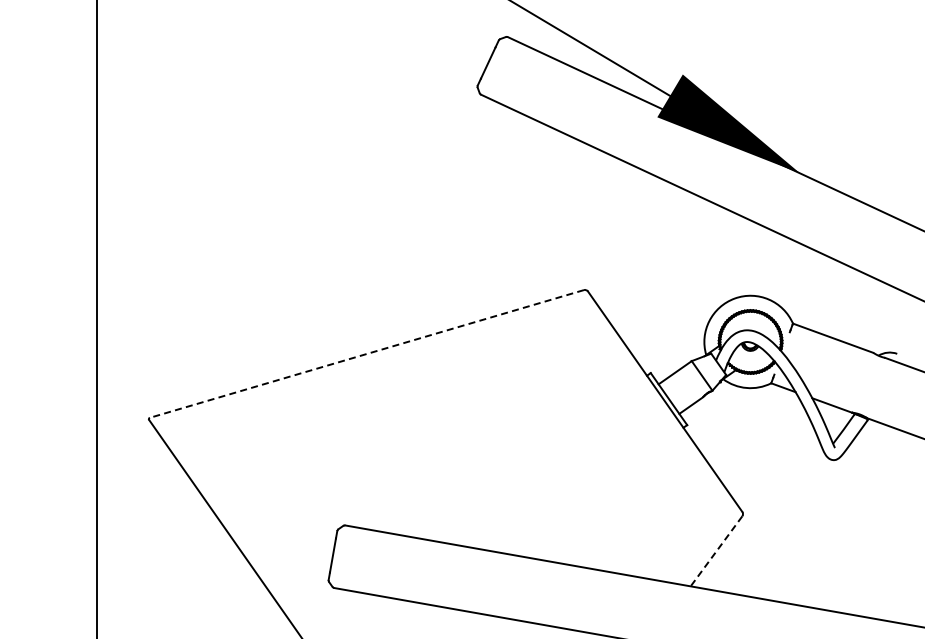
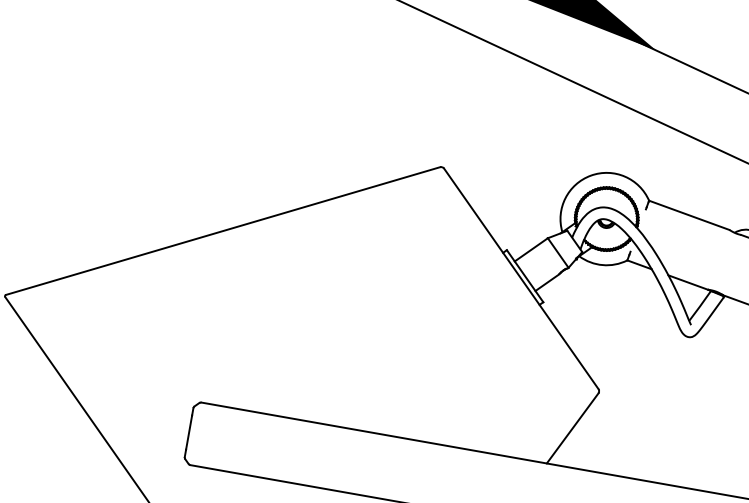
line: (366, 354) -> (222, 231), dashed -> solid
line: (716, 551) -> (572, 428), dashed -> solid

